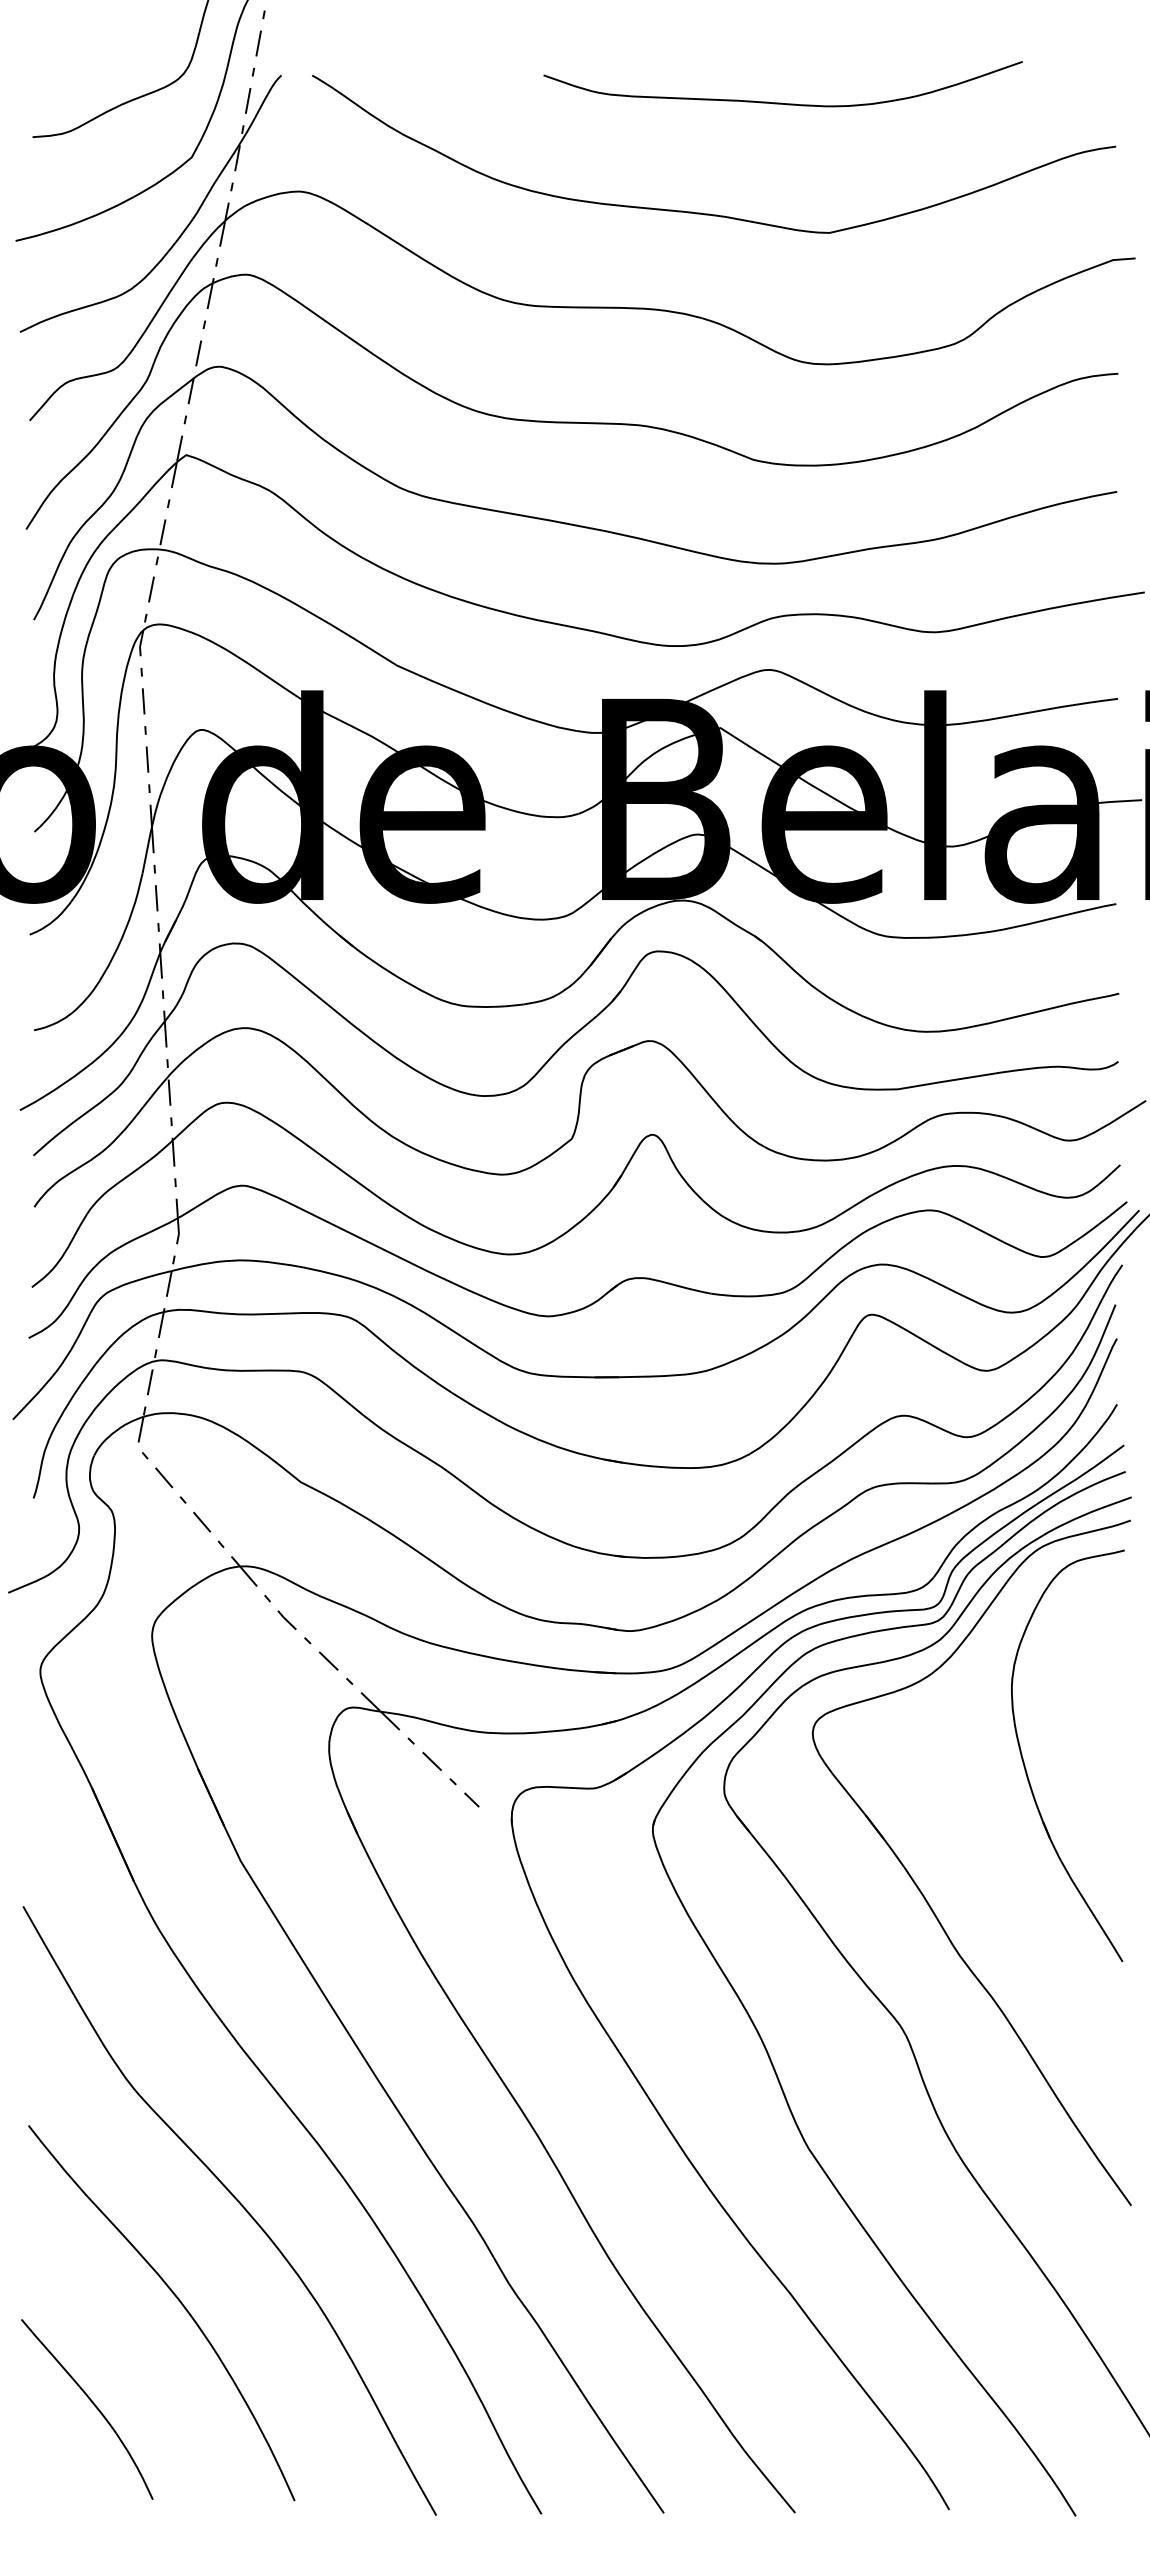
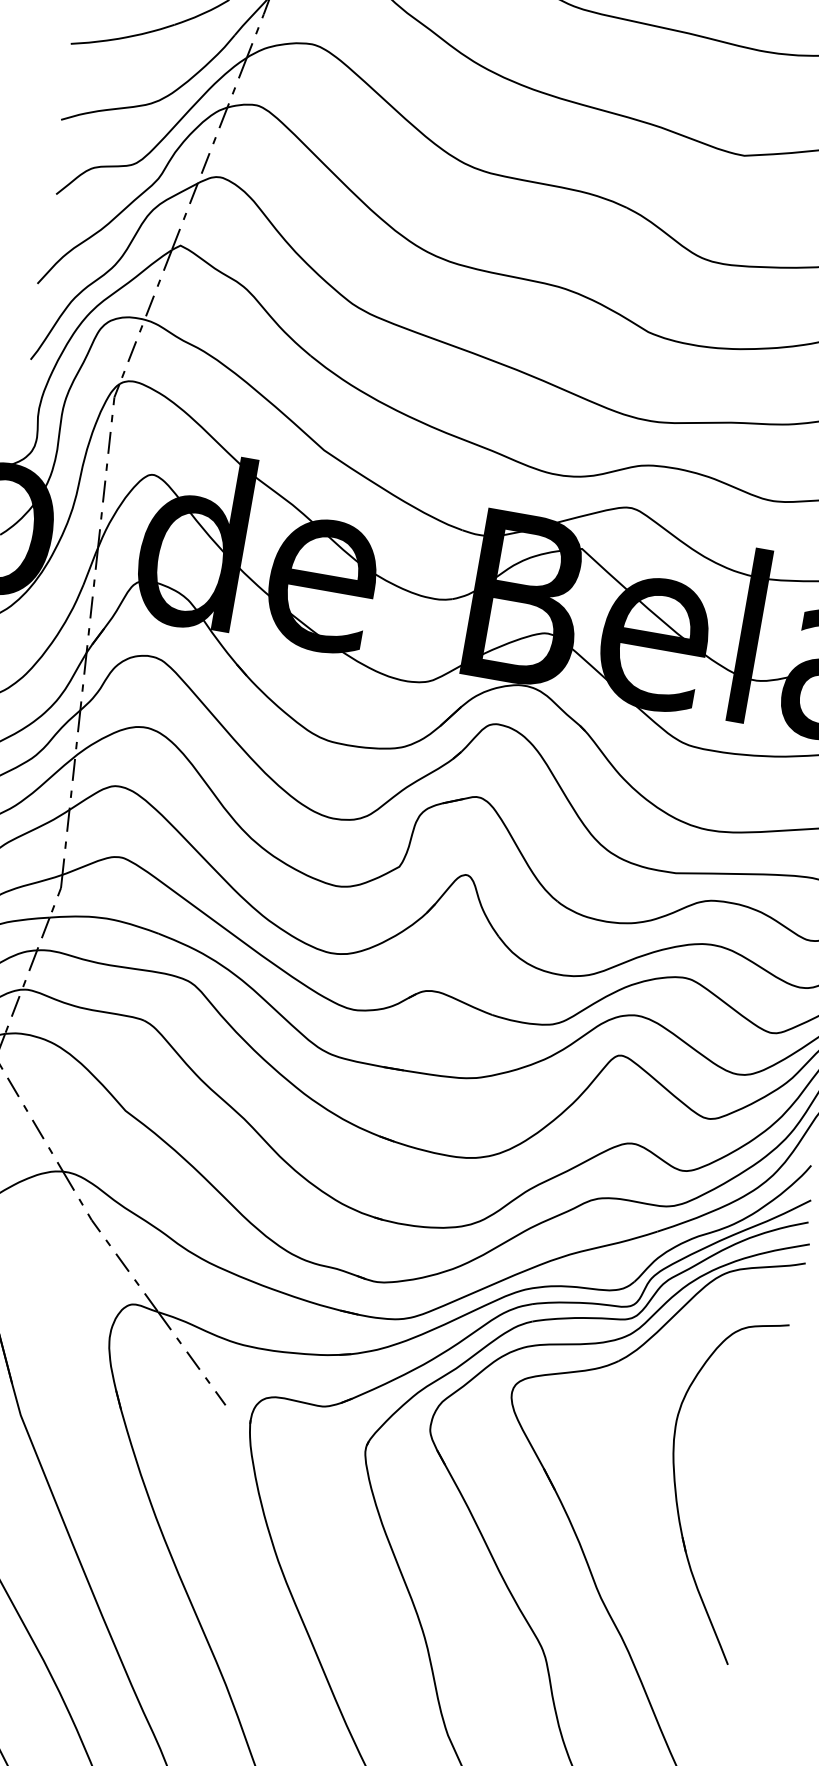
part: (1026, 1768) -> (676, 1491), moved

